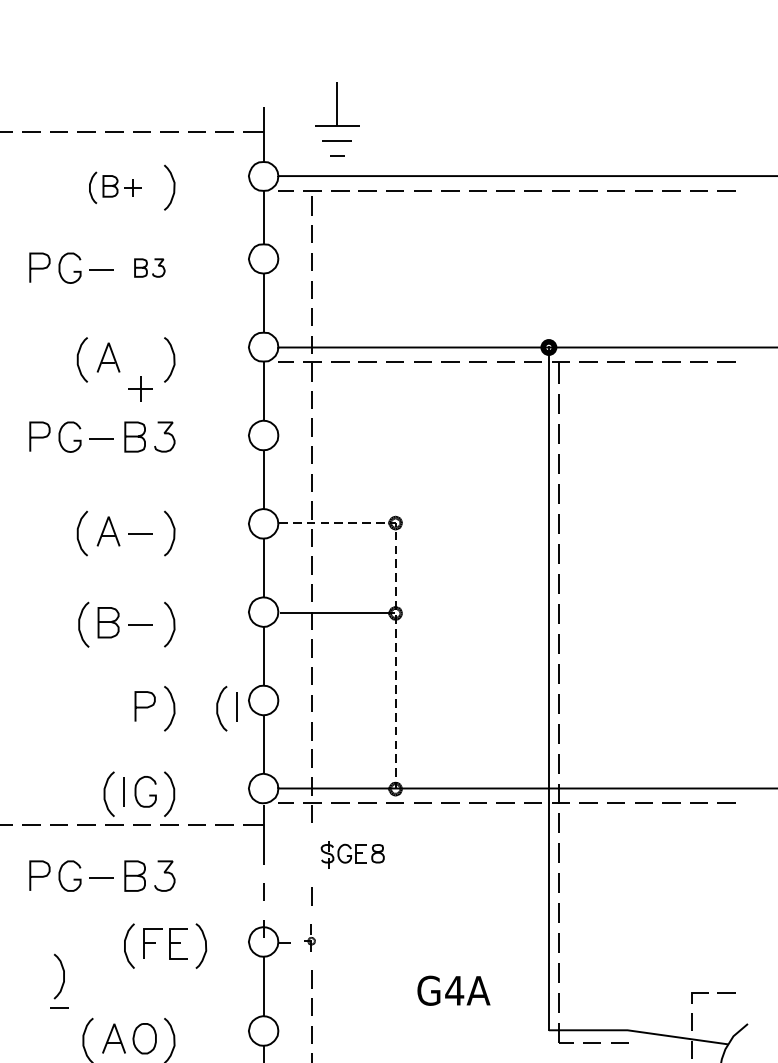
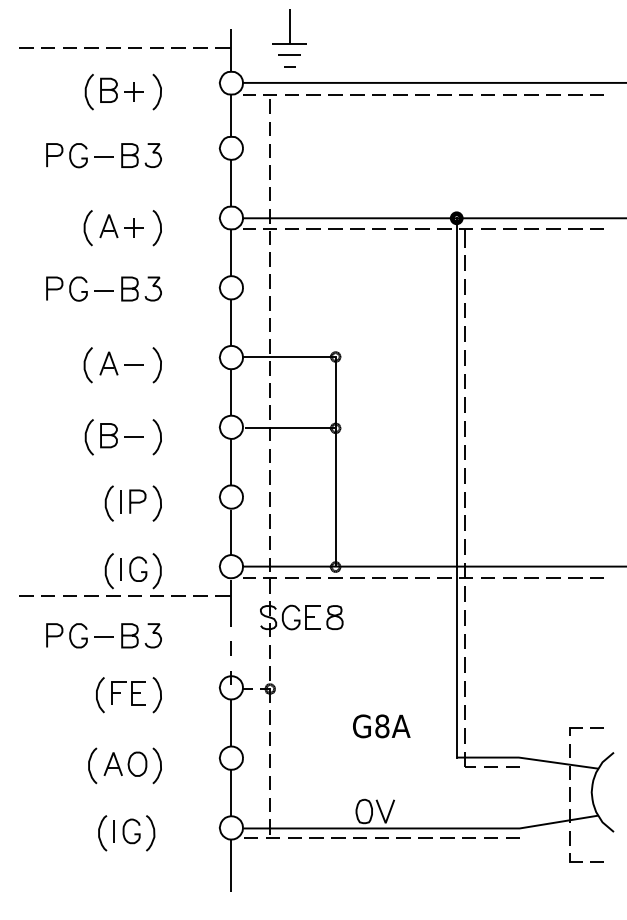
part: (114, 188) -> (113, 92), size x1.43
part: (149, 267) -> (141, 155), size x1.67
part: (139, 388) -> (133, 227), moved
line: (395, 595) -> (335, 414), dashed -> solid
part: (225, 708) -> (112, 503), moved
part: (352, 854) -> (301, 618), size x1.67
part: (309, 937) -> (267, 684), size x1.67
part: (164, 946) -> (128, 695), moved
part: (58, 980) -> (69, 718), removed
text: (453, 990) -> (381, 726), G4A -> G8A

